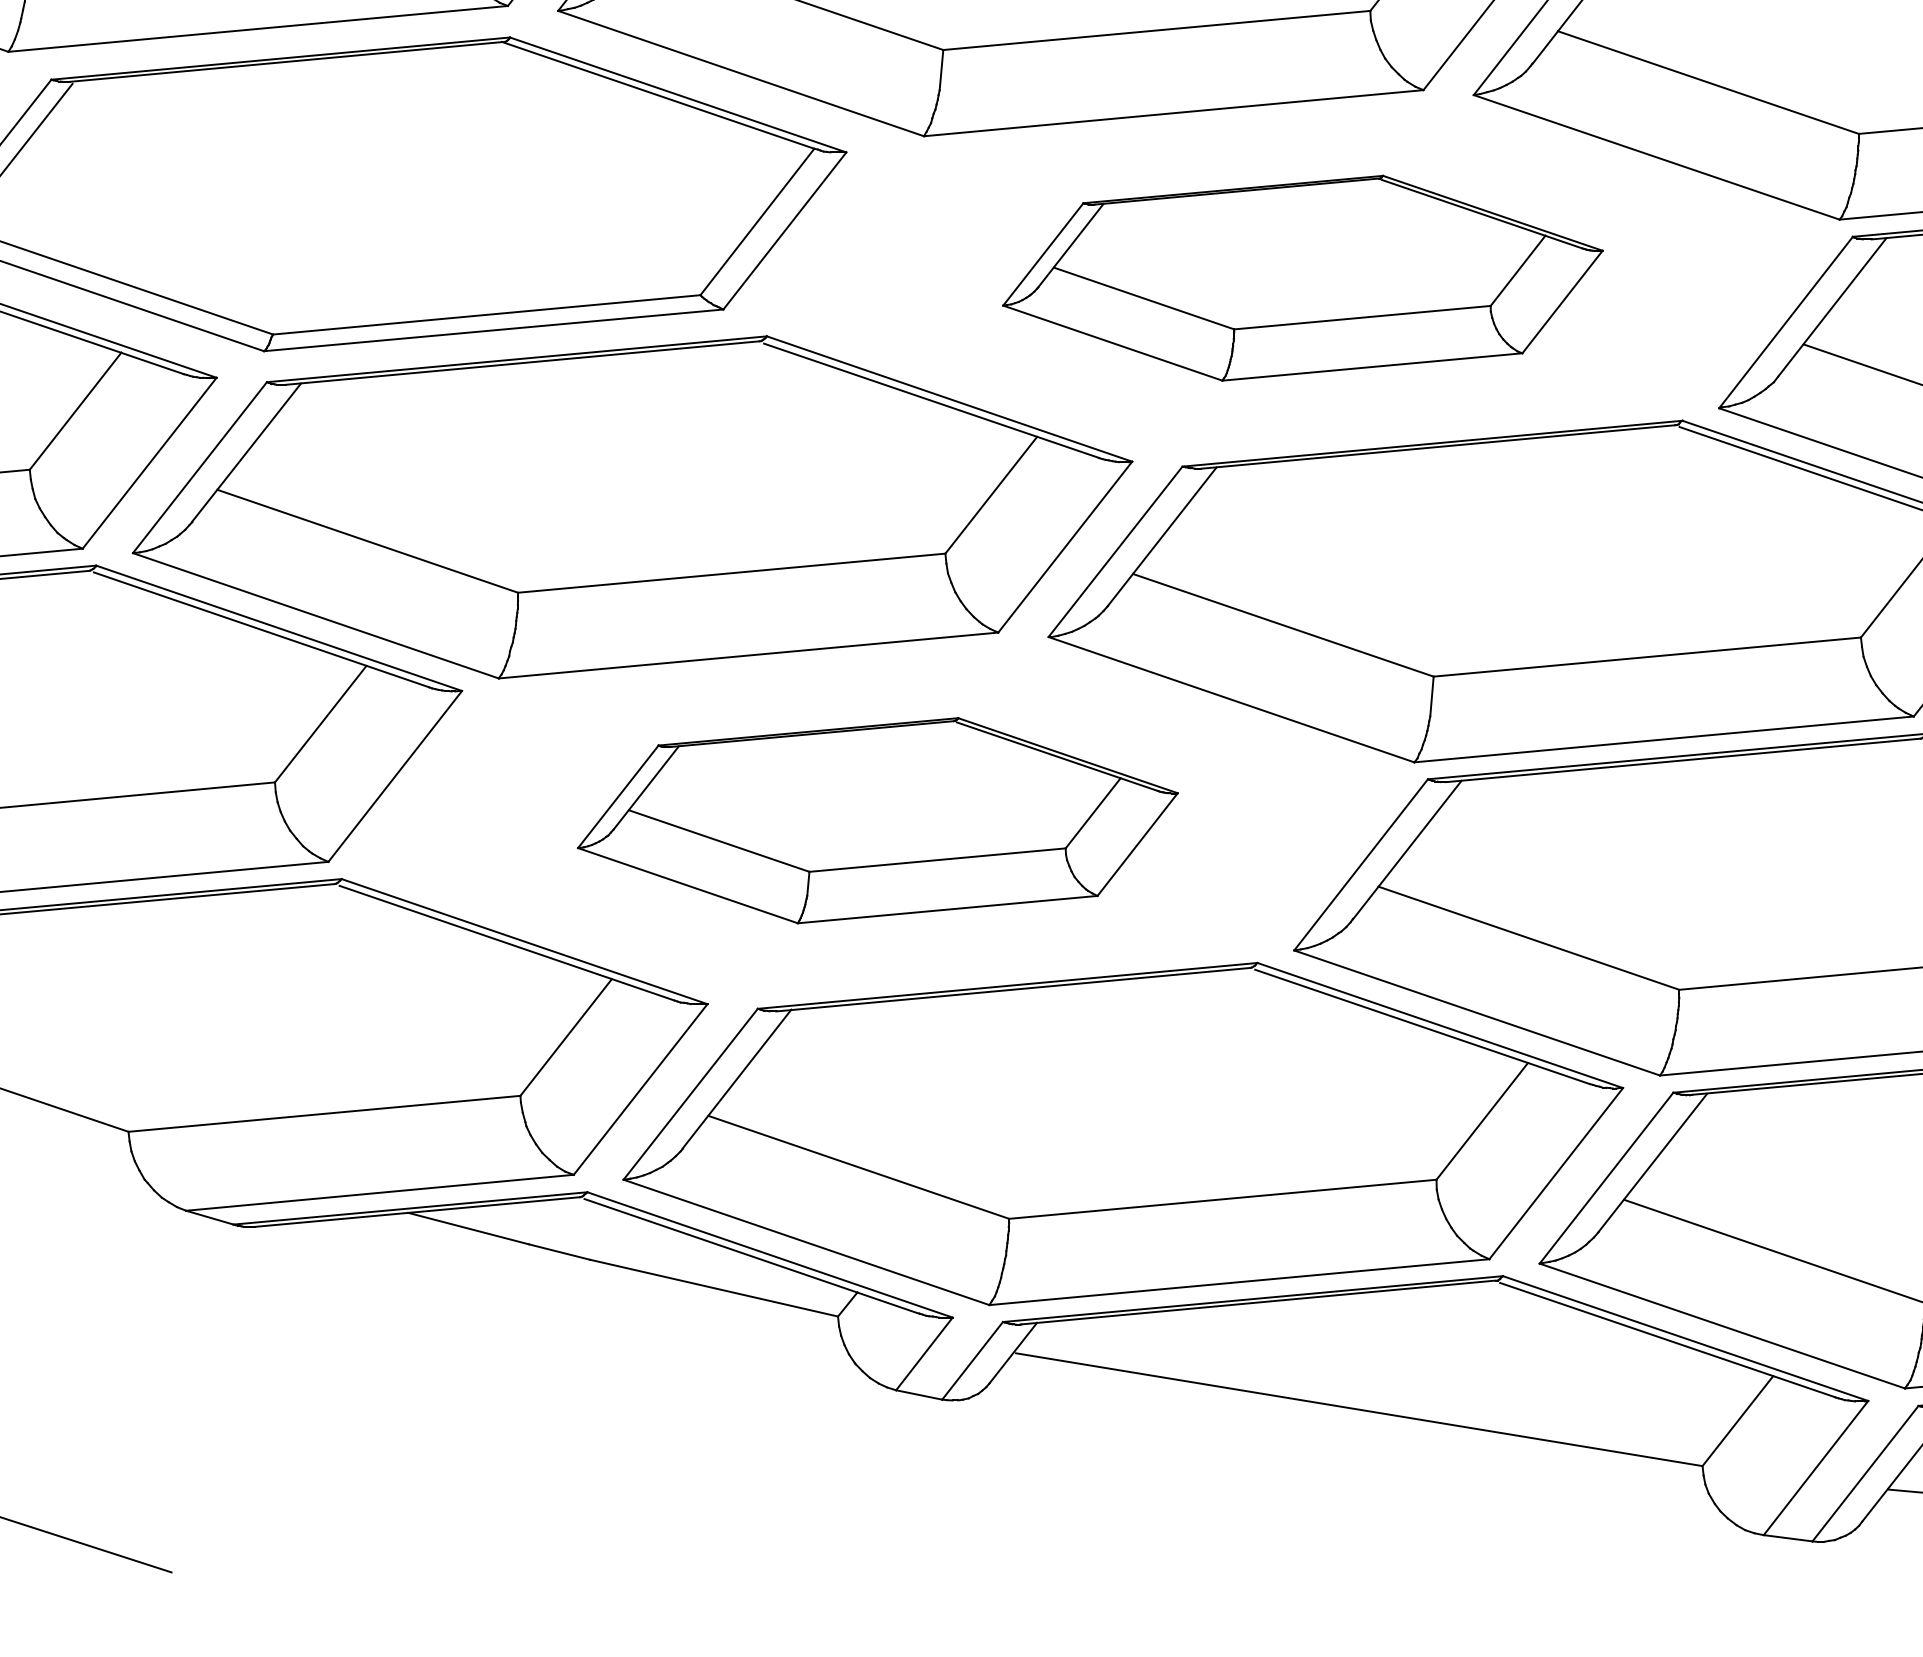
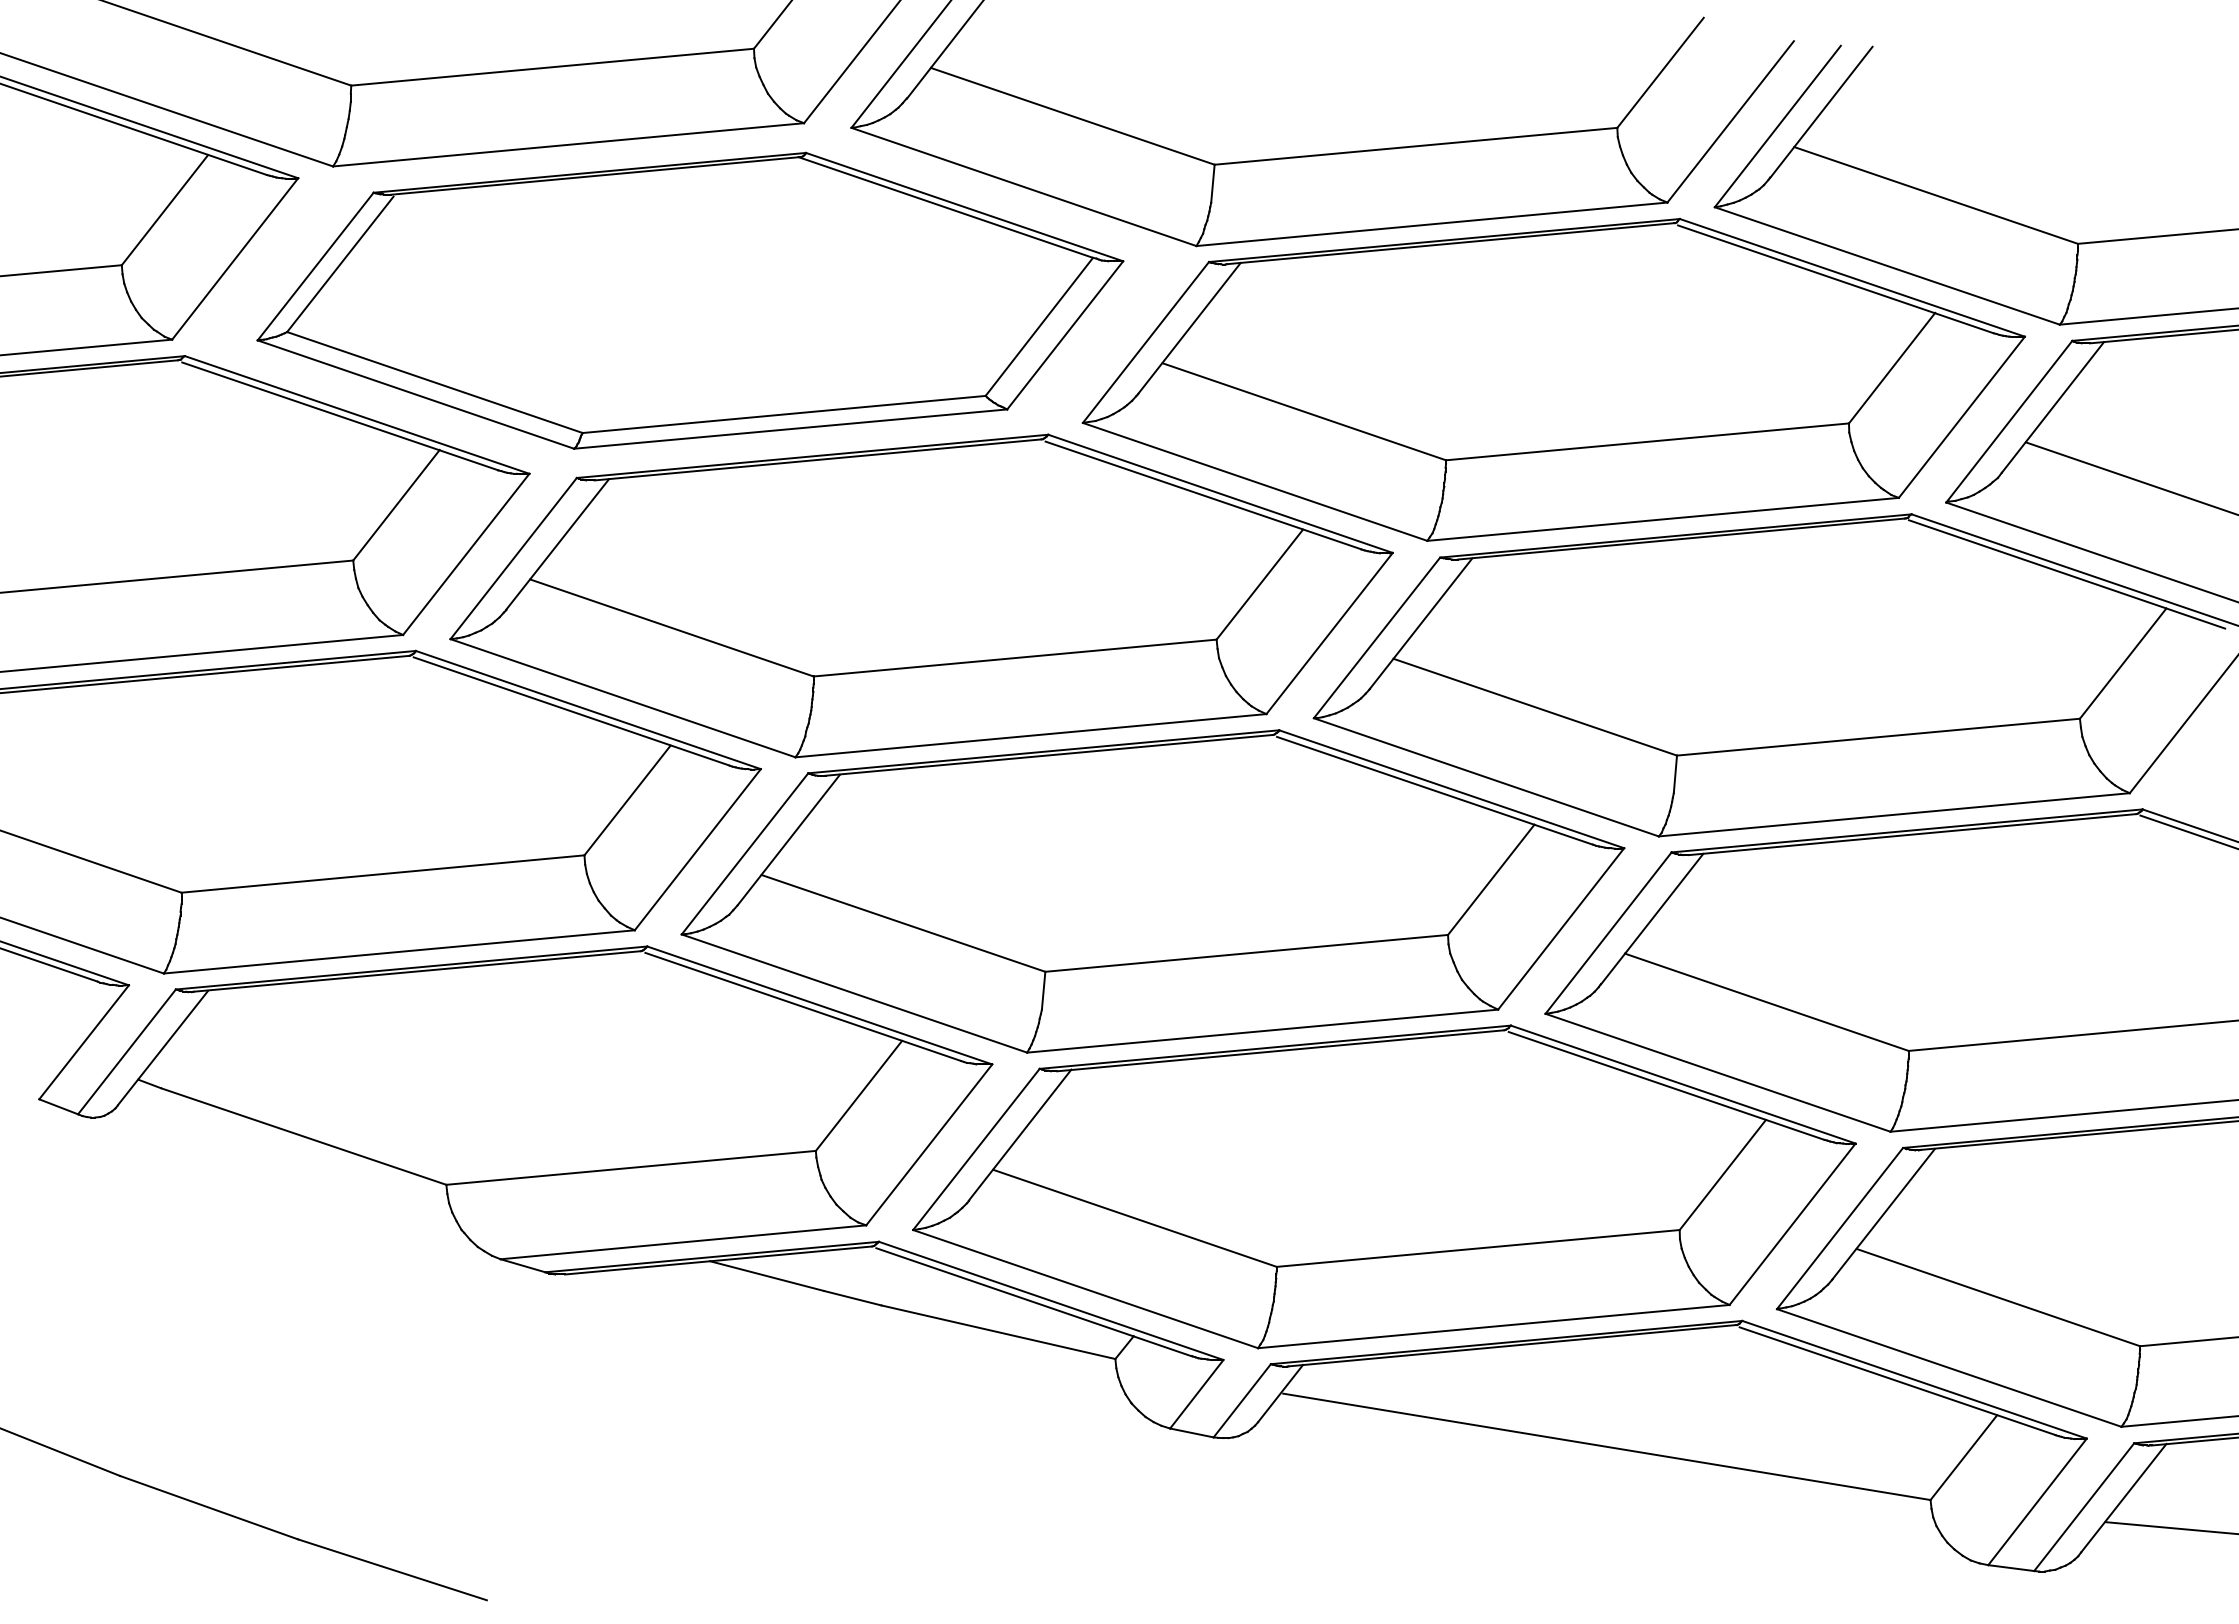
part: (1302, 277) -> (1553, 379), size x1.67
part: (877, 820) -> (1152, 891), size x1.67

